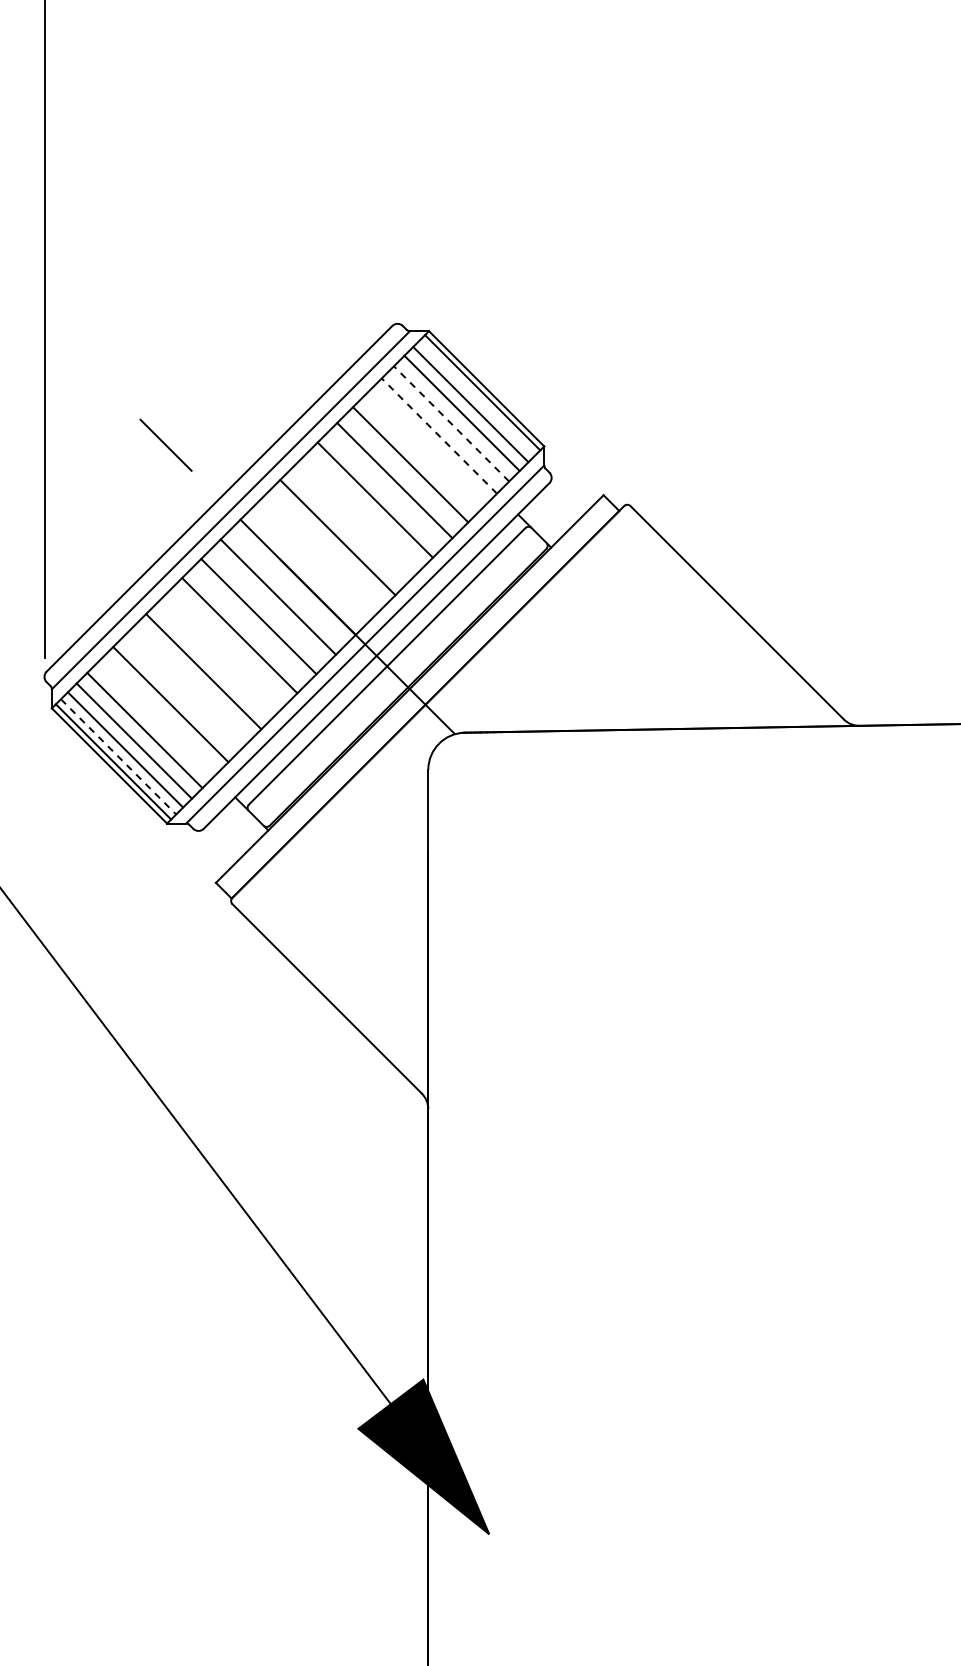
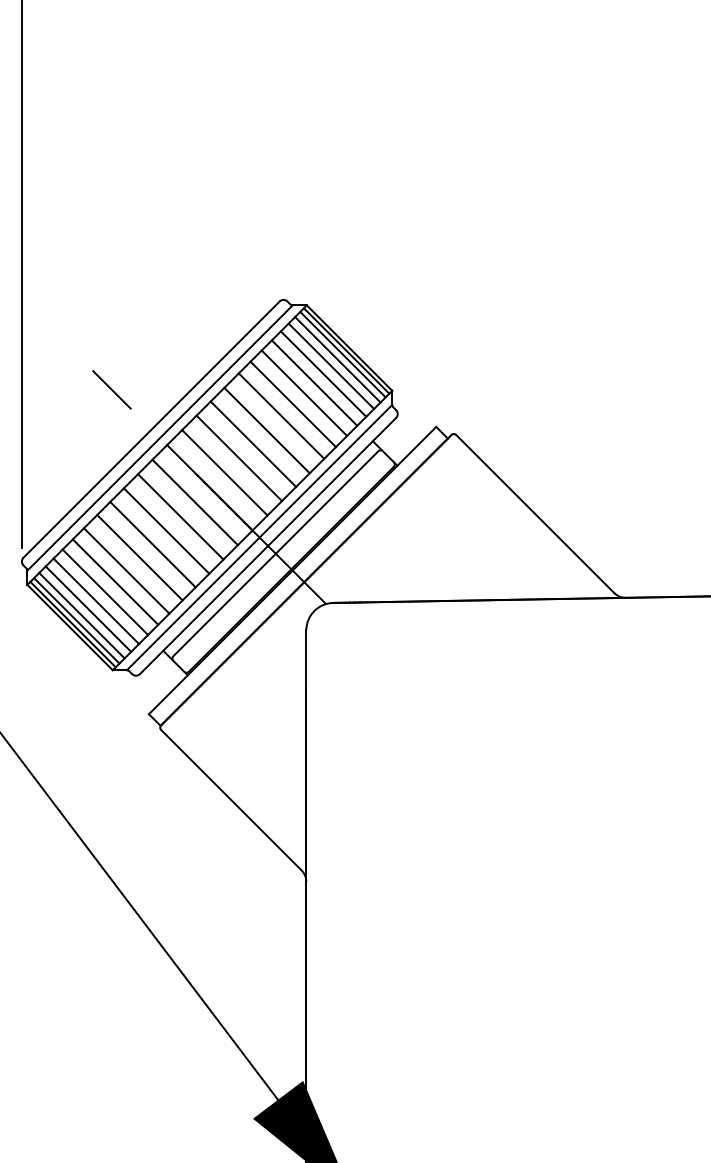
line: (477, 397) -> (342, 354), added
line: (451, 423) -> (323, 373), dashed -> solid
line: (439, 435) -> (314, 382), dashed -> solid
line: (425, 449) -> (304, 393), added
line: (356, 518) -> (253, 444), added
line: (317, 556) -> (224, 472), added
line: (220, 653) -> (152, 544), added
line: (185, 689) -> (126, 570), added
line: (156, 717) -> (104, 591), added
line: (118, 757) -> (76, 621), dashed -> solid

